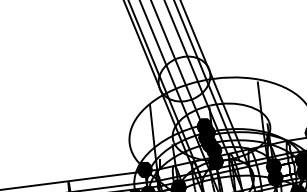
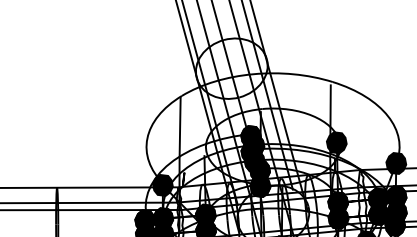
fill: (267, 123) -> (336, 143), added

